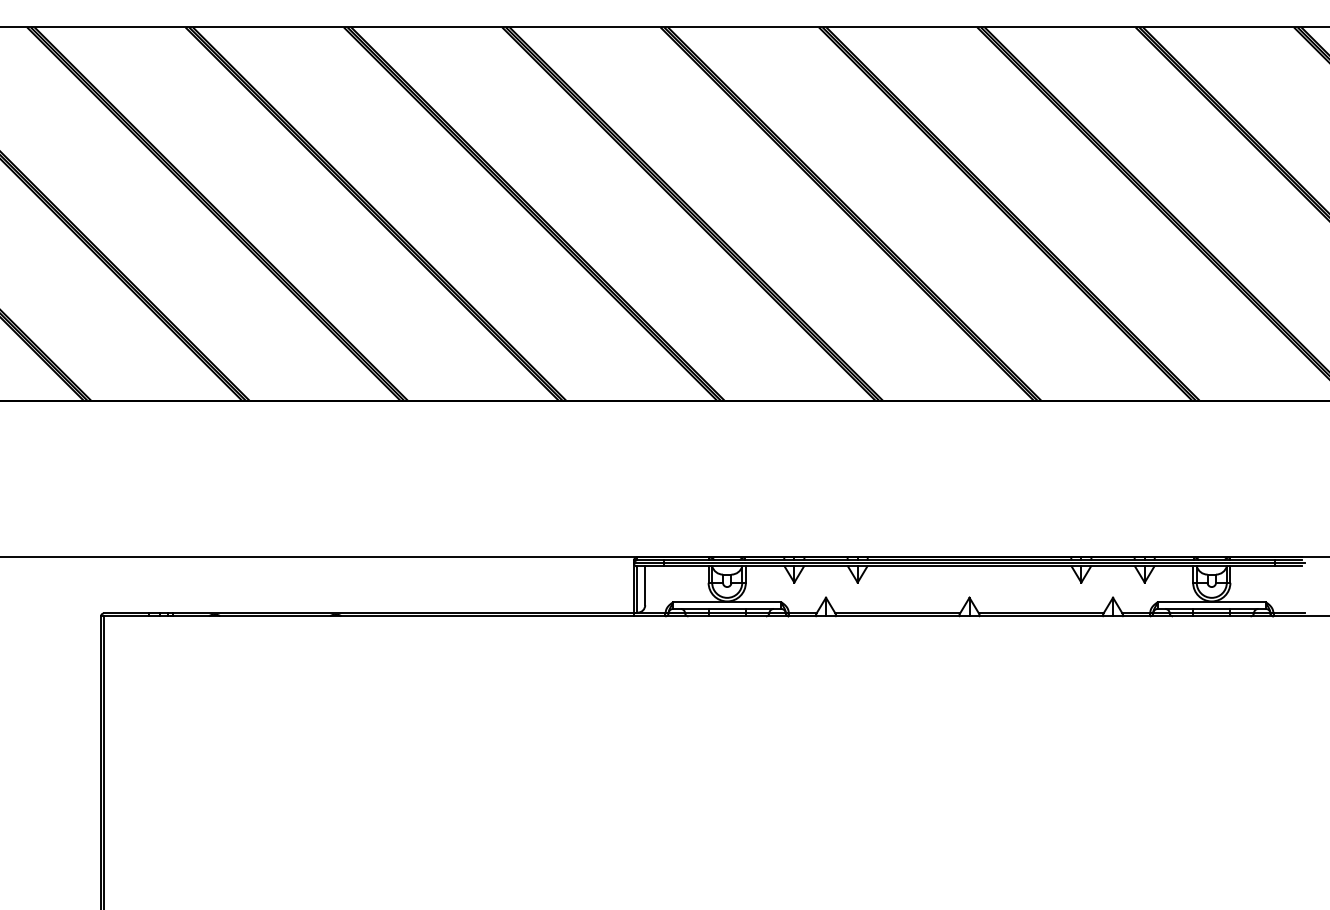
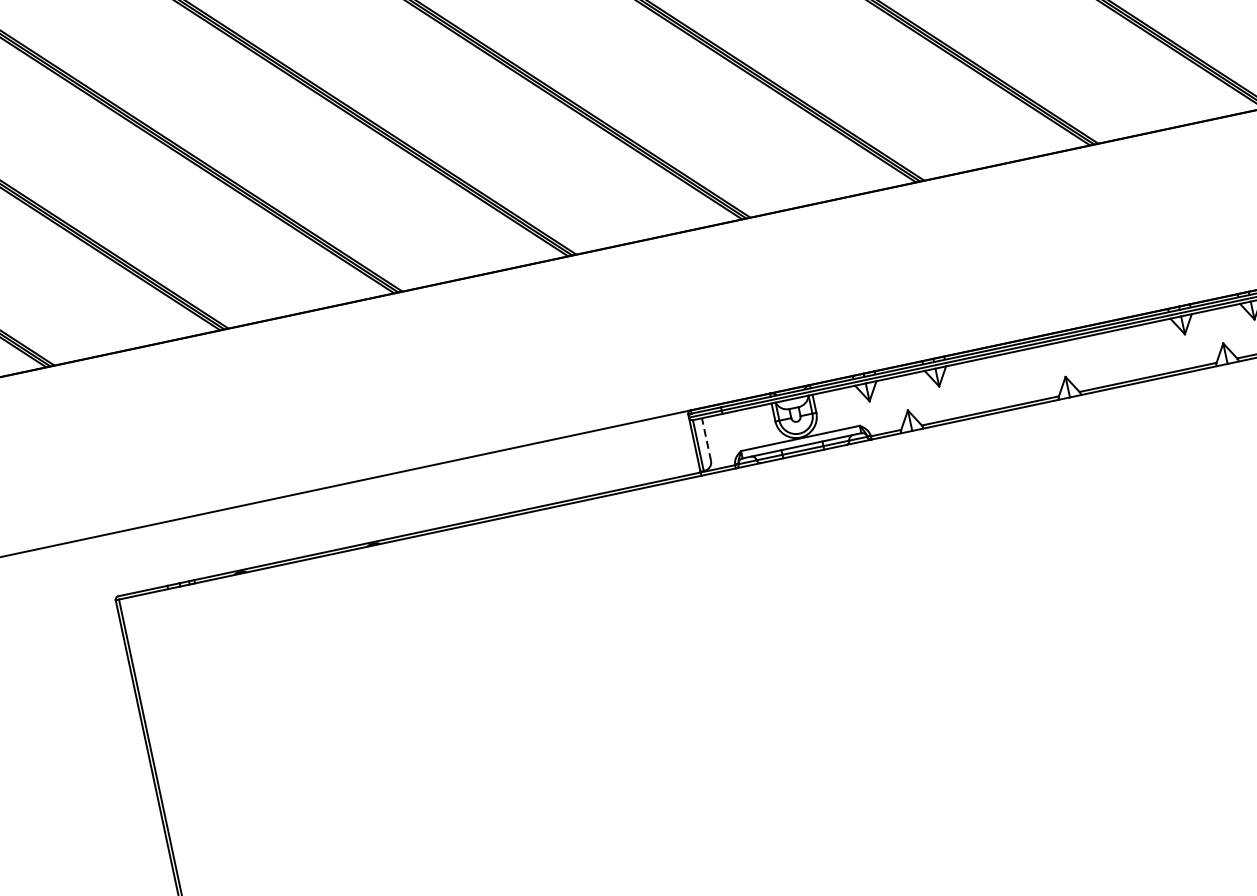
line: (645, 585) -> (706, 439), solid -> dashed

